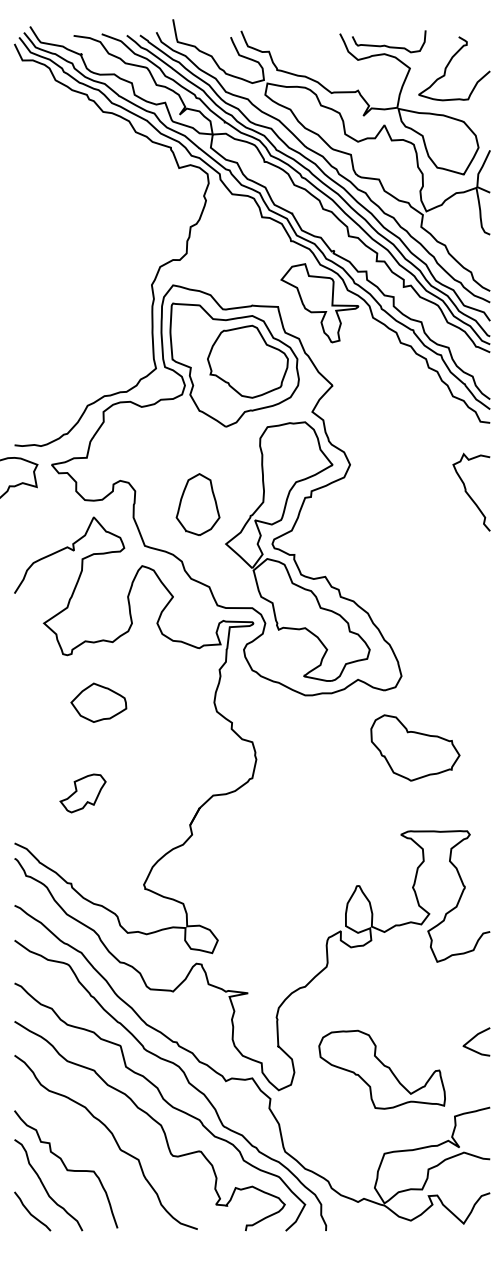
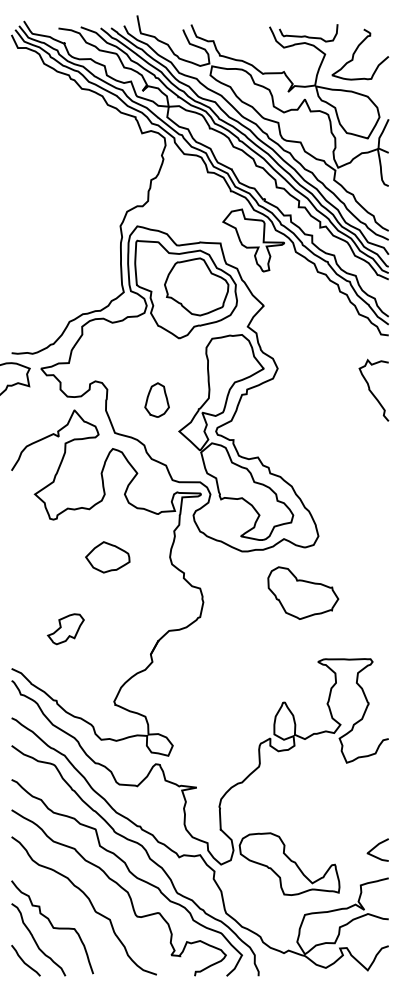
part: (197, 504) -> (156, 400), size x0.7
part: (98, 702) -> (107, 557), moved
part: (415, 747) -> (303, 592), moved
curve: (474, 1038) -> (376, 847), moved
part: (381, 1069) -> (289, 863), moved

